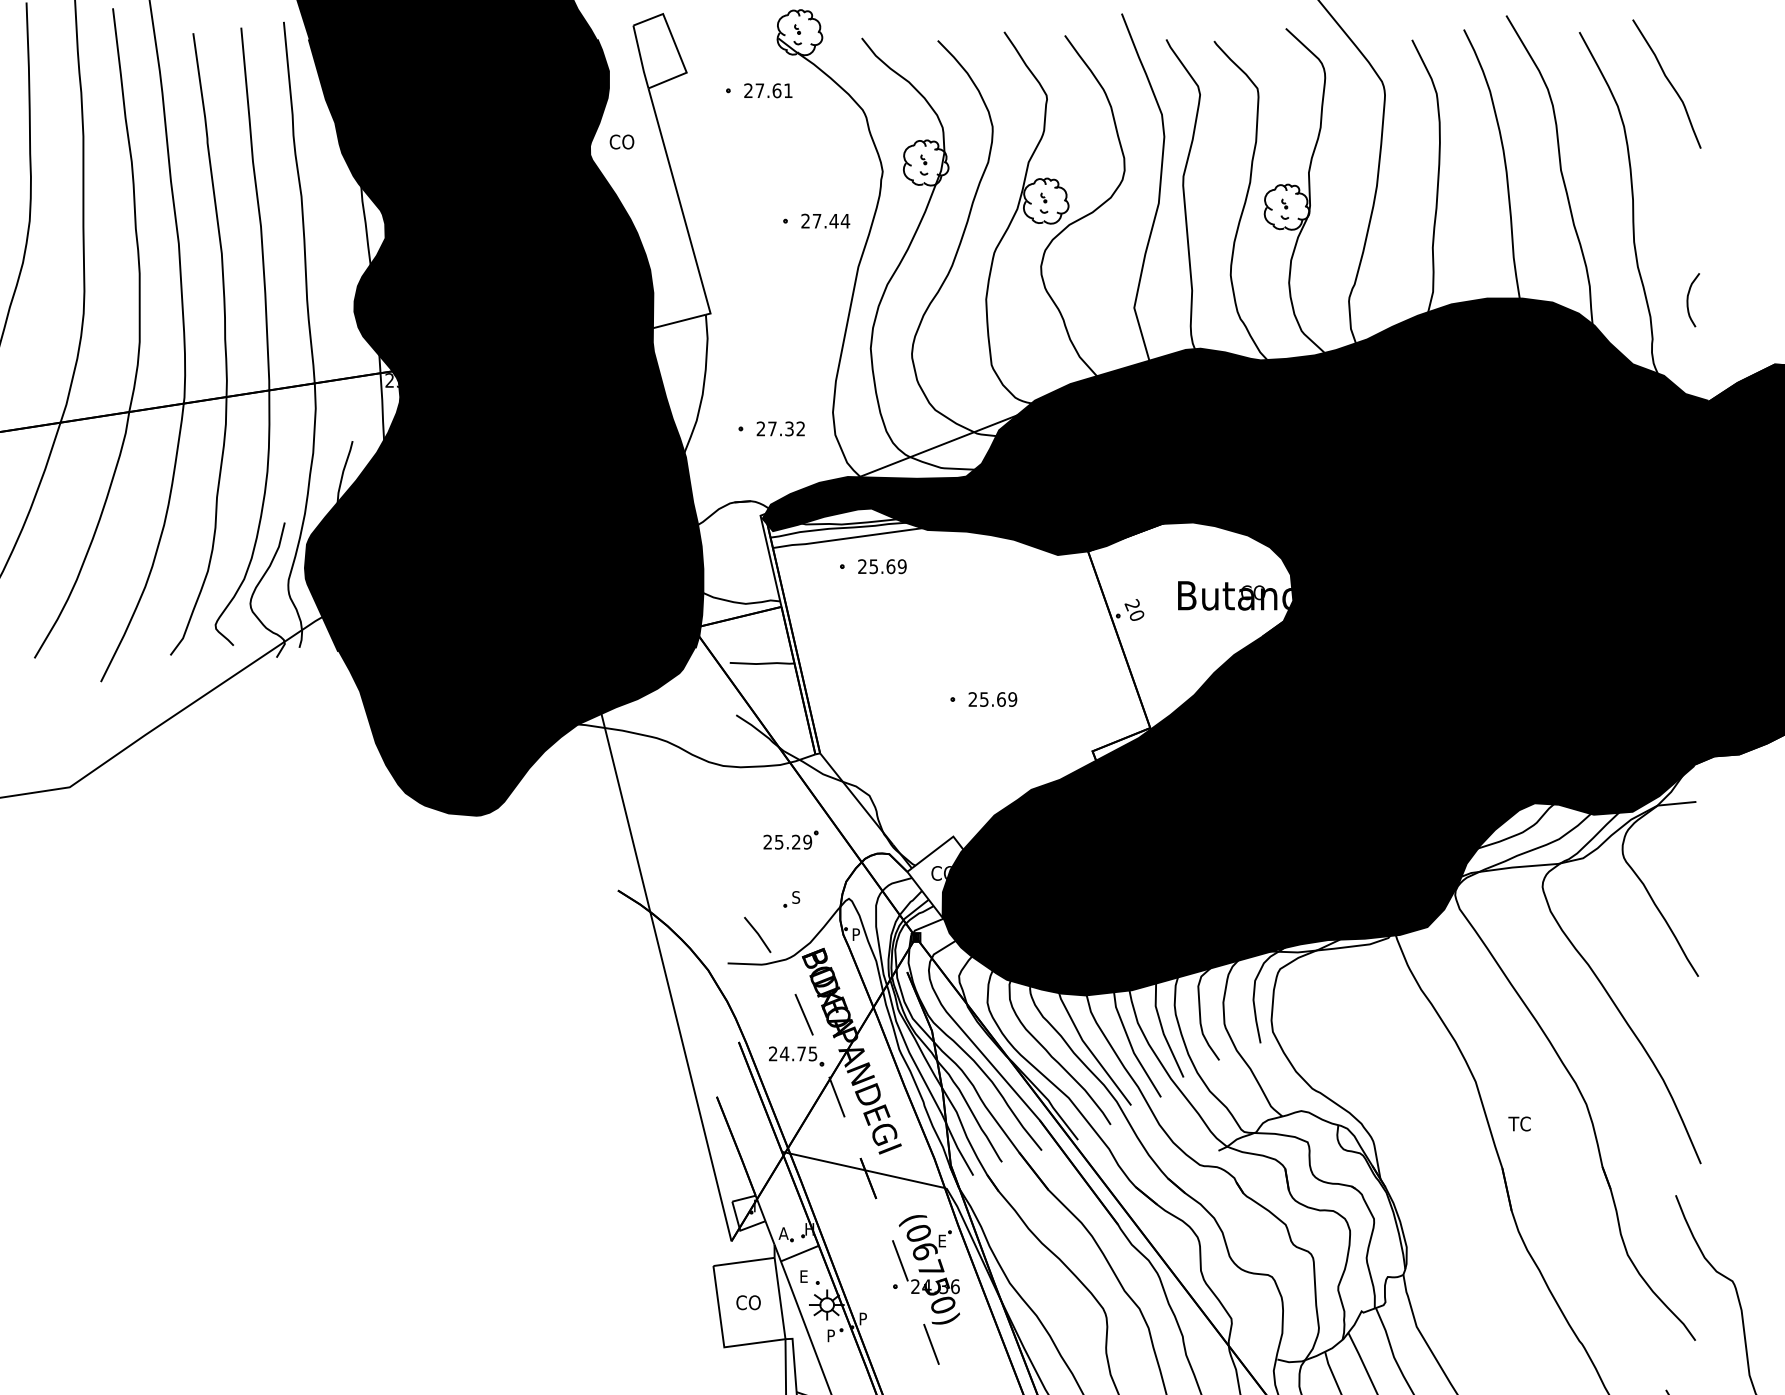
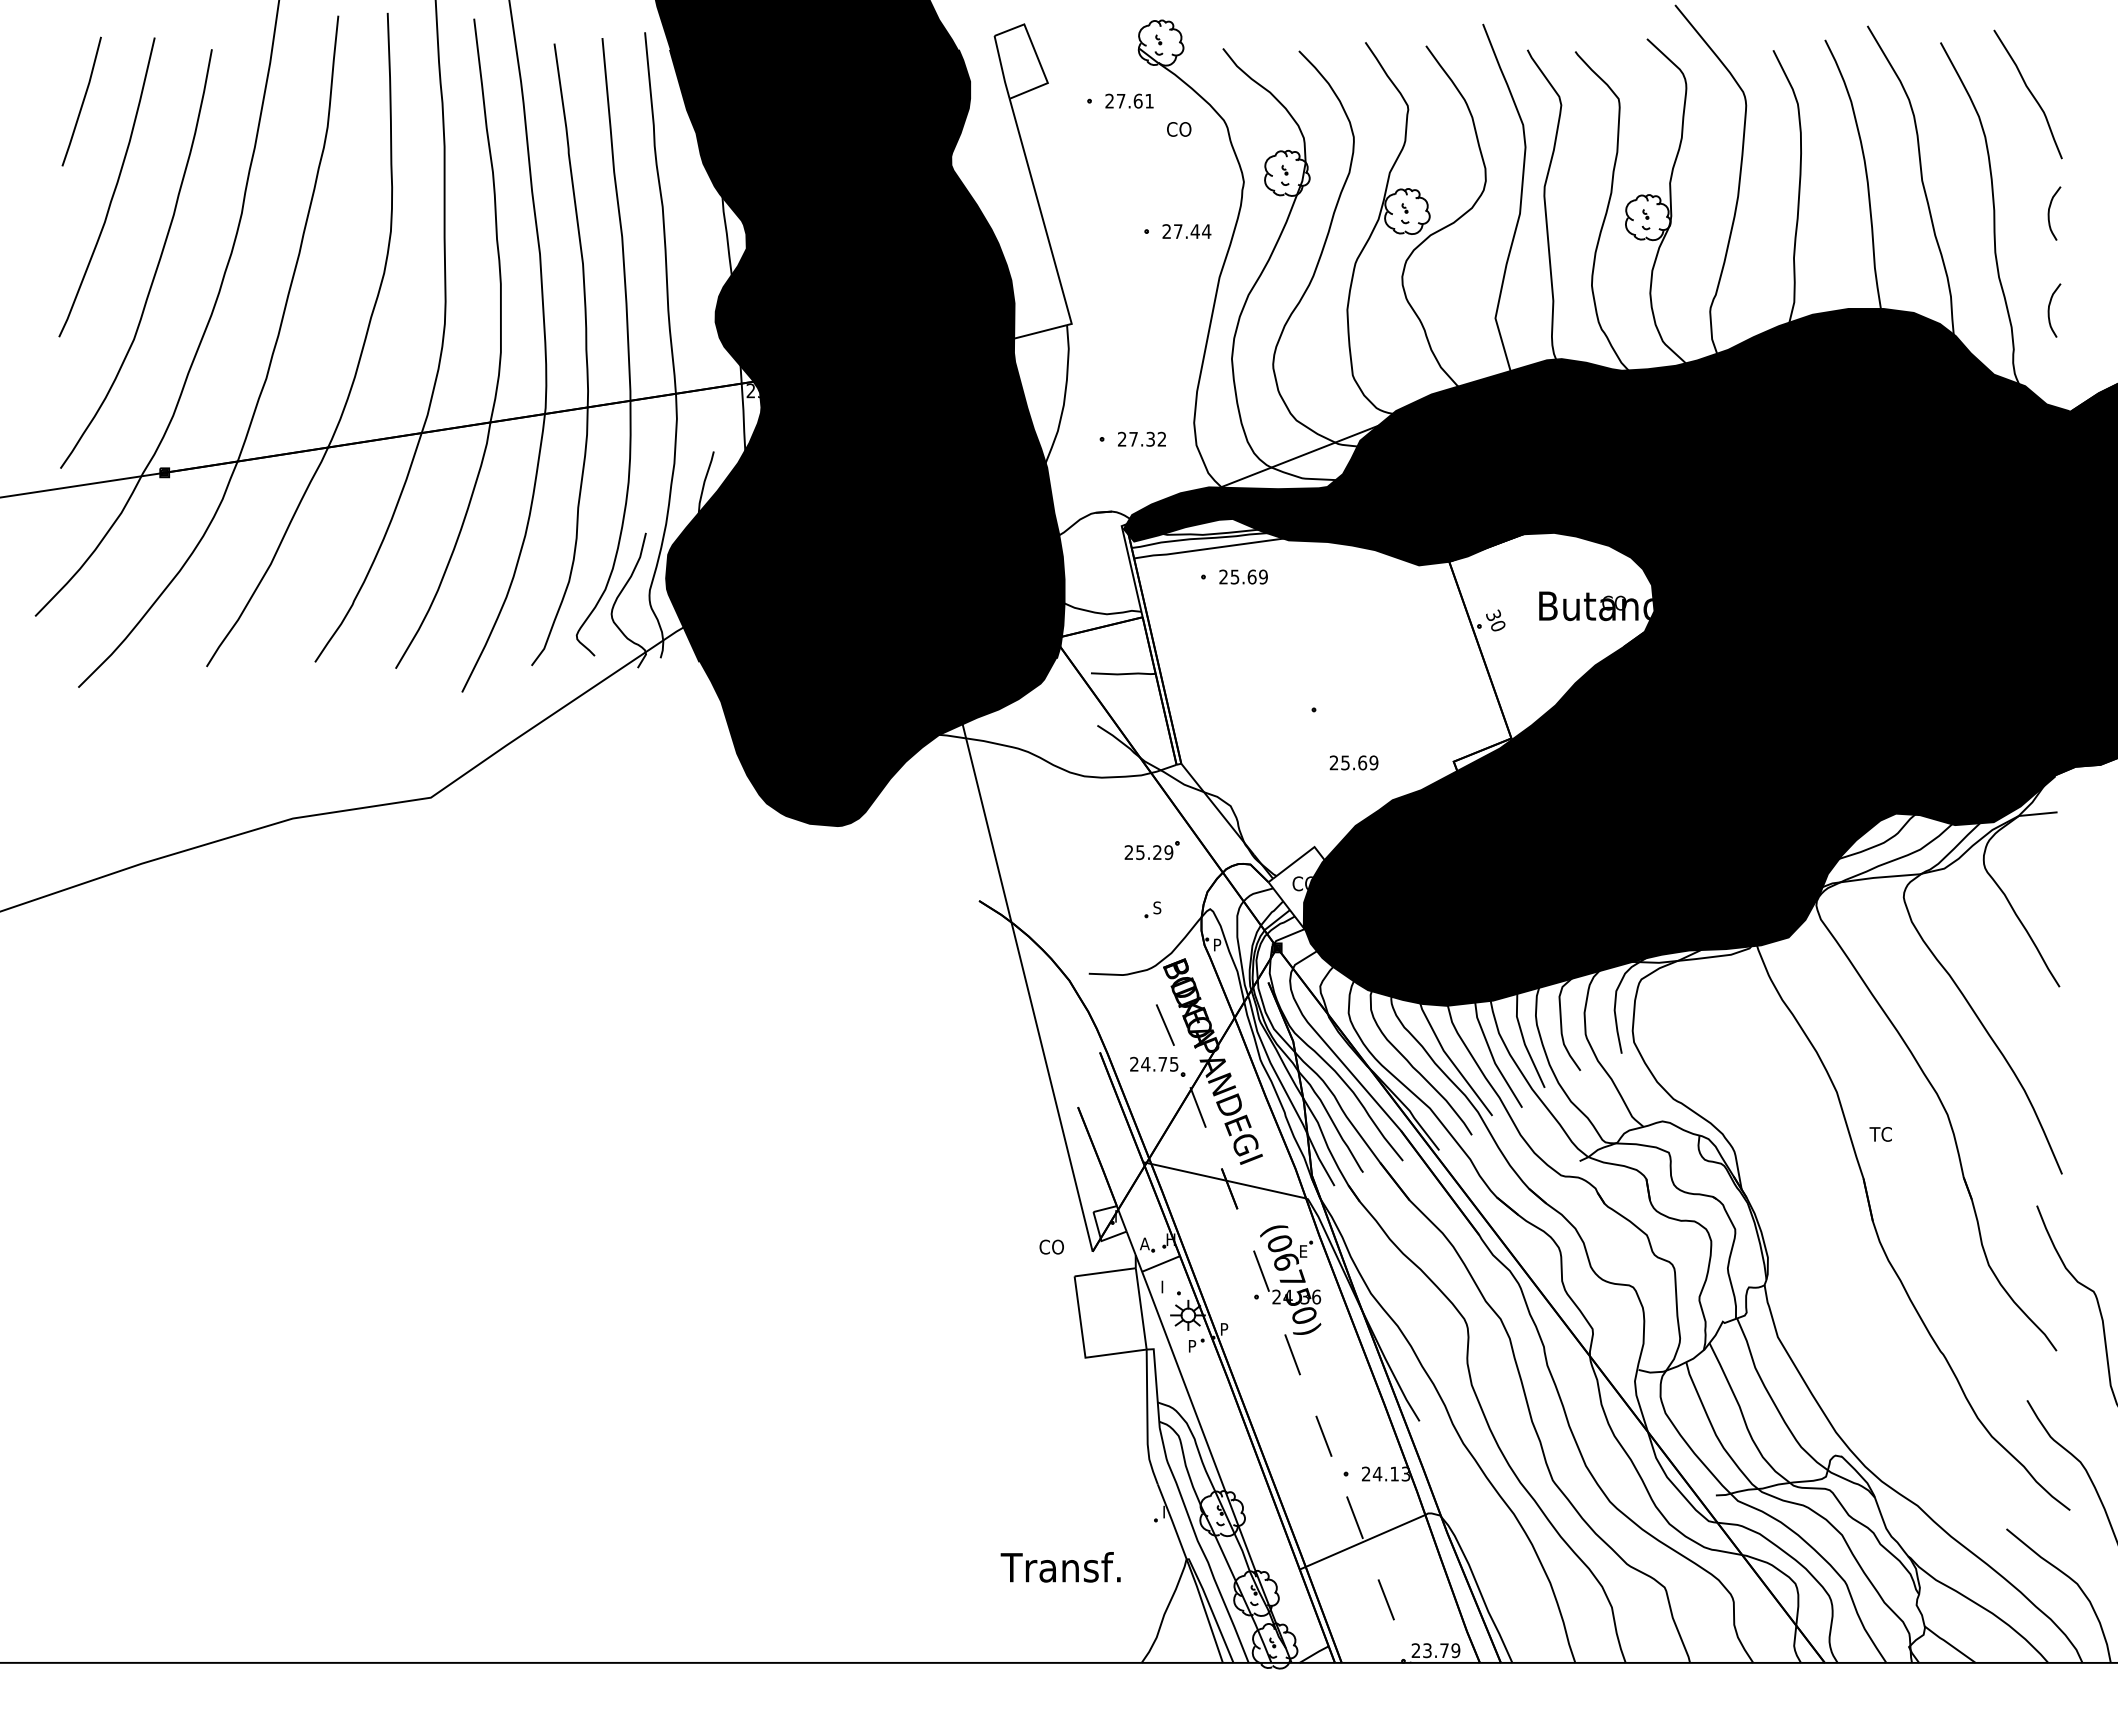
text: (622, 142) -> (1179, 129), moved
curve: (1688, 203) -> (2049, 213), added
text: (1132, 605) -> (1493, 615), 20 -> 30
text: (992, 699) -> (1353, 762), moved
line: (757, 934) -> (1118, 944), removed
text: (804, 1276) -> (1165, 1286), E -> I
text: (748, 1302) -> (1051, 1246), moved

